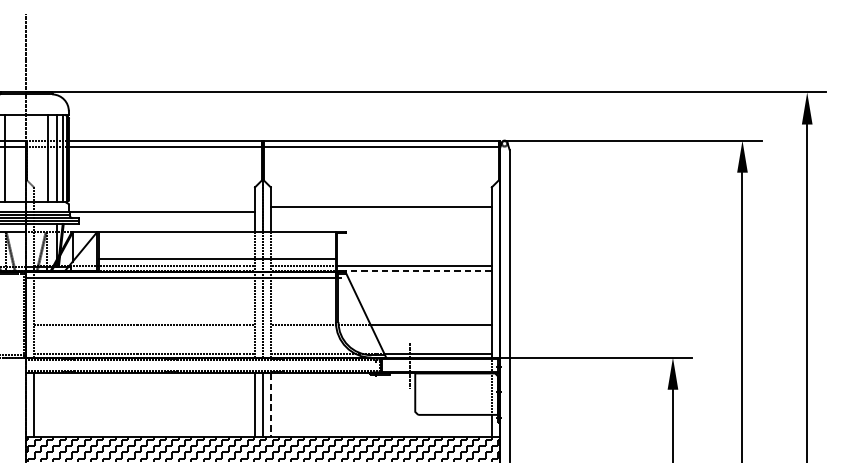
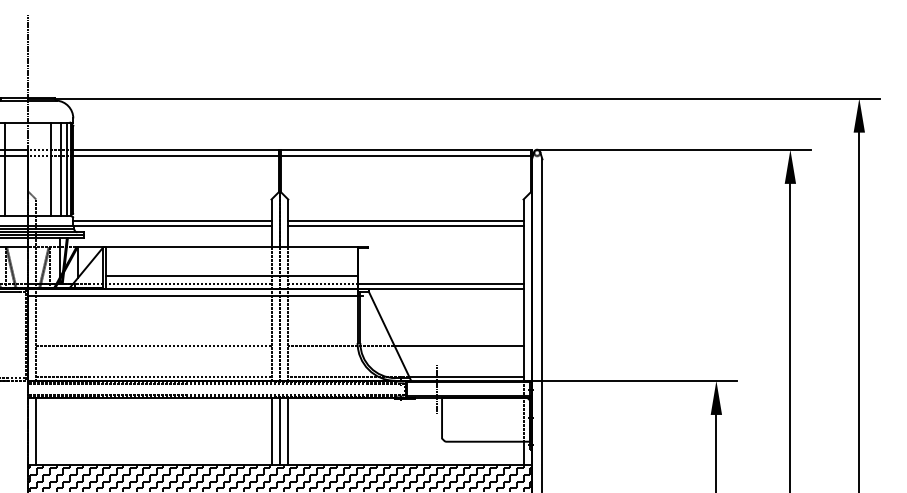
line: (162, 207) -> (172, 220), added
line: (380, 211) -> (405, 225), added
line: (418, 270) -> (445, 288), dashed -> solid
line: (270, 405) -> (288, 431), dashed -> solid

